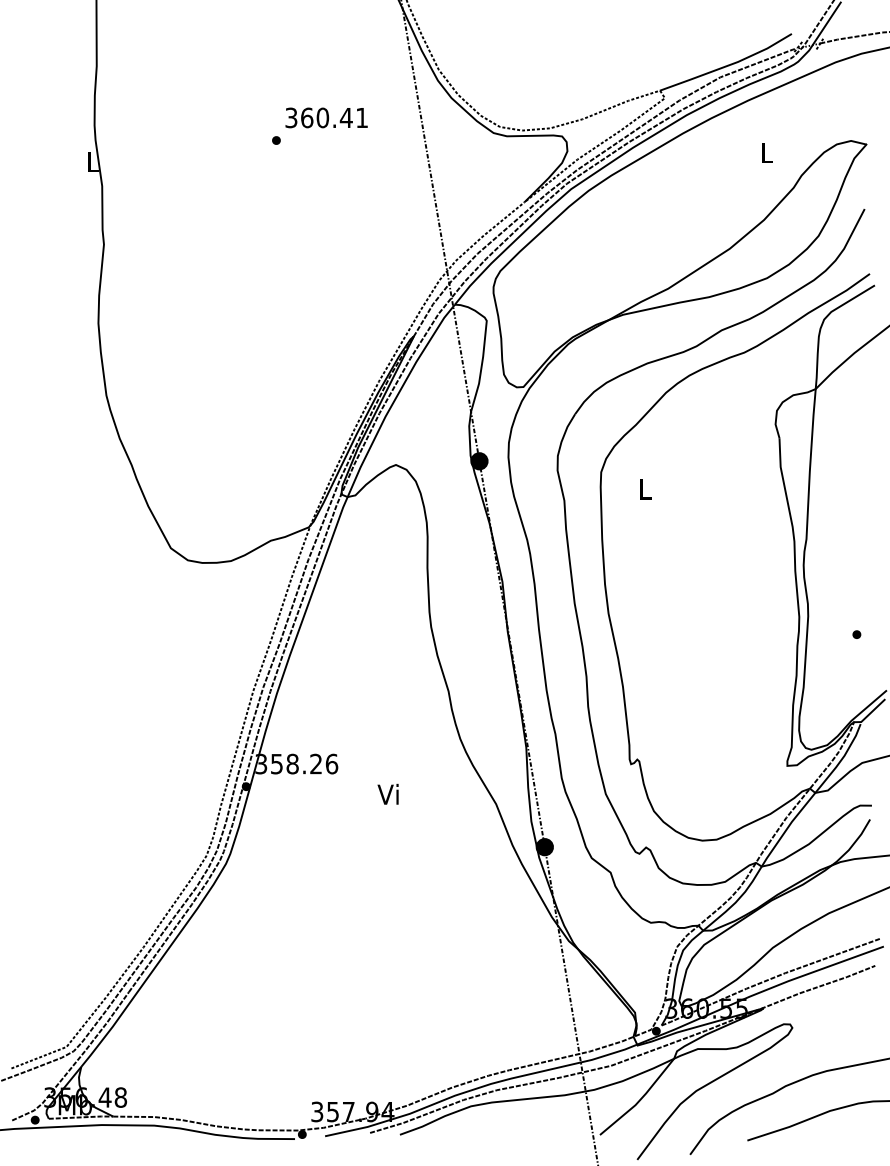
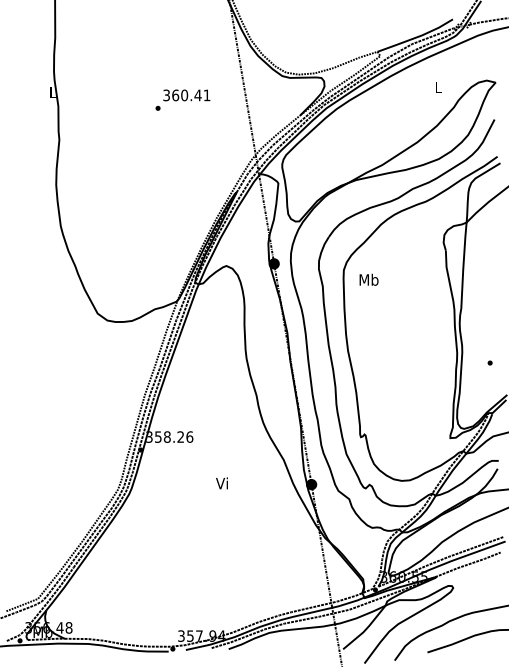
text: (319, 125) -> (182, 99), moved
text: (644, 488) -> (368, 279), L -> Mb
text: (387, 794) -> (221, 483), moved

